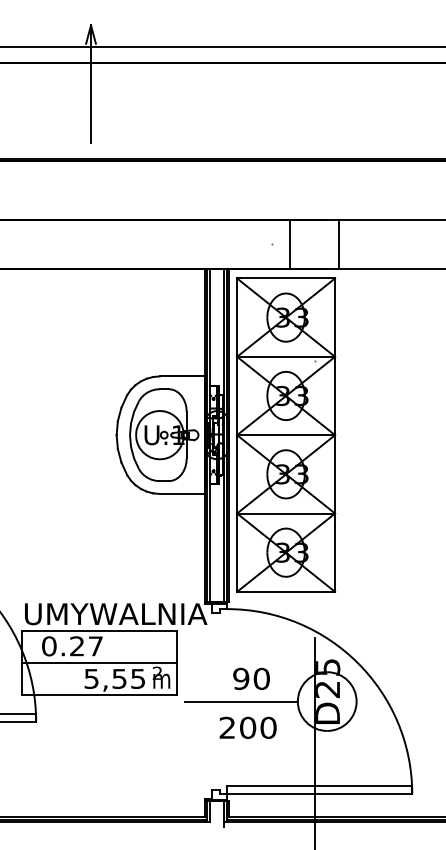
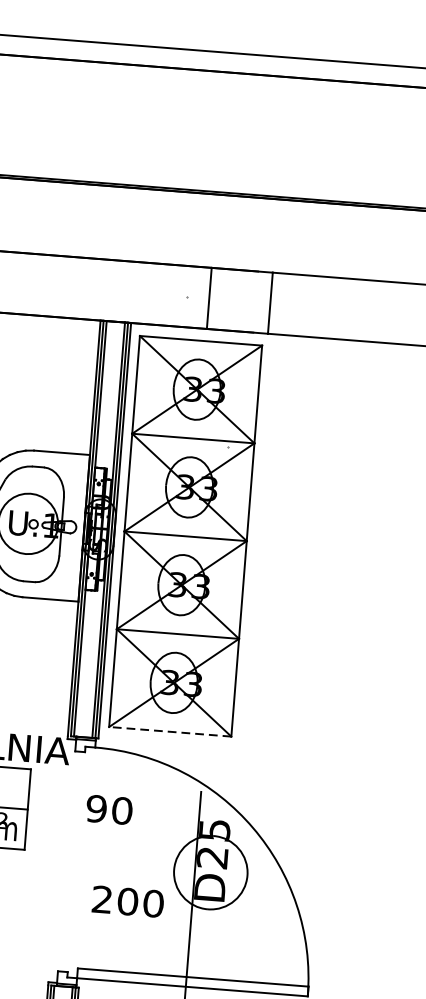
line: (286, 591) -> (170, 731), solid -> dashed
text: (251, 678) -> (109, 809), moved
line: (241, 701) -> (103, 864), removed
text: (247, 727) -> (127, 901), moved

